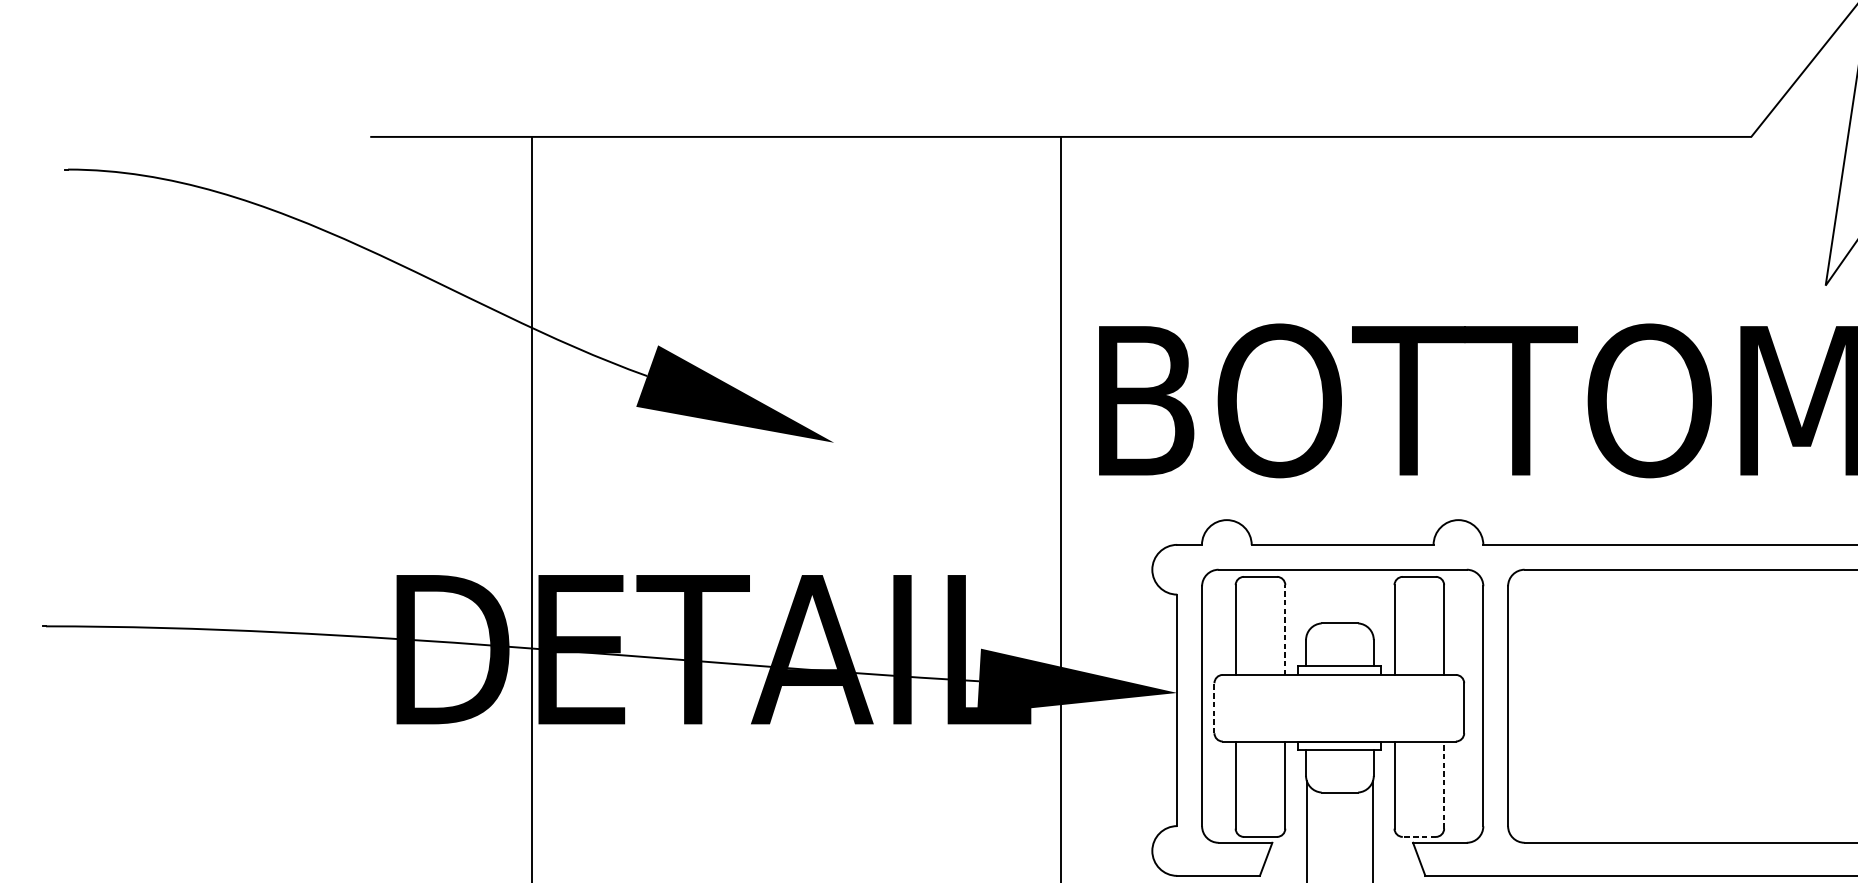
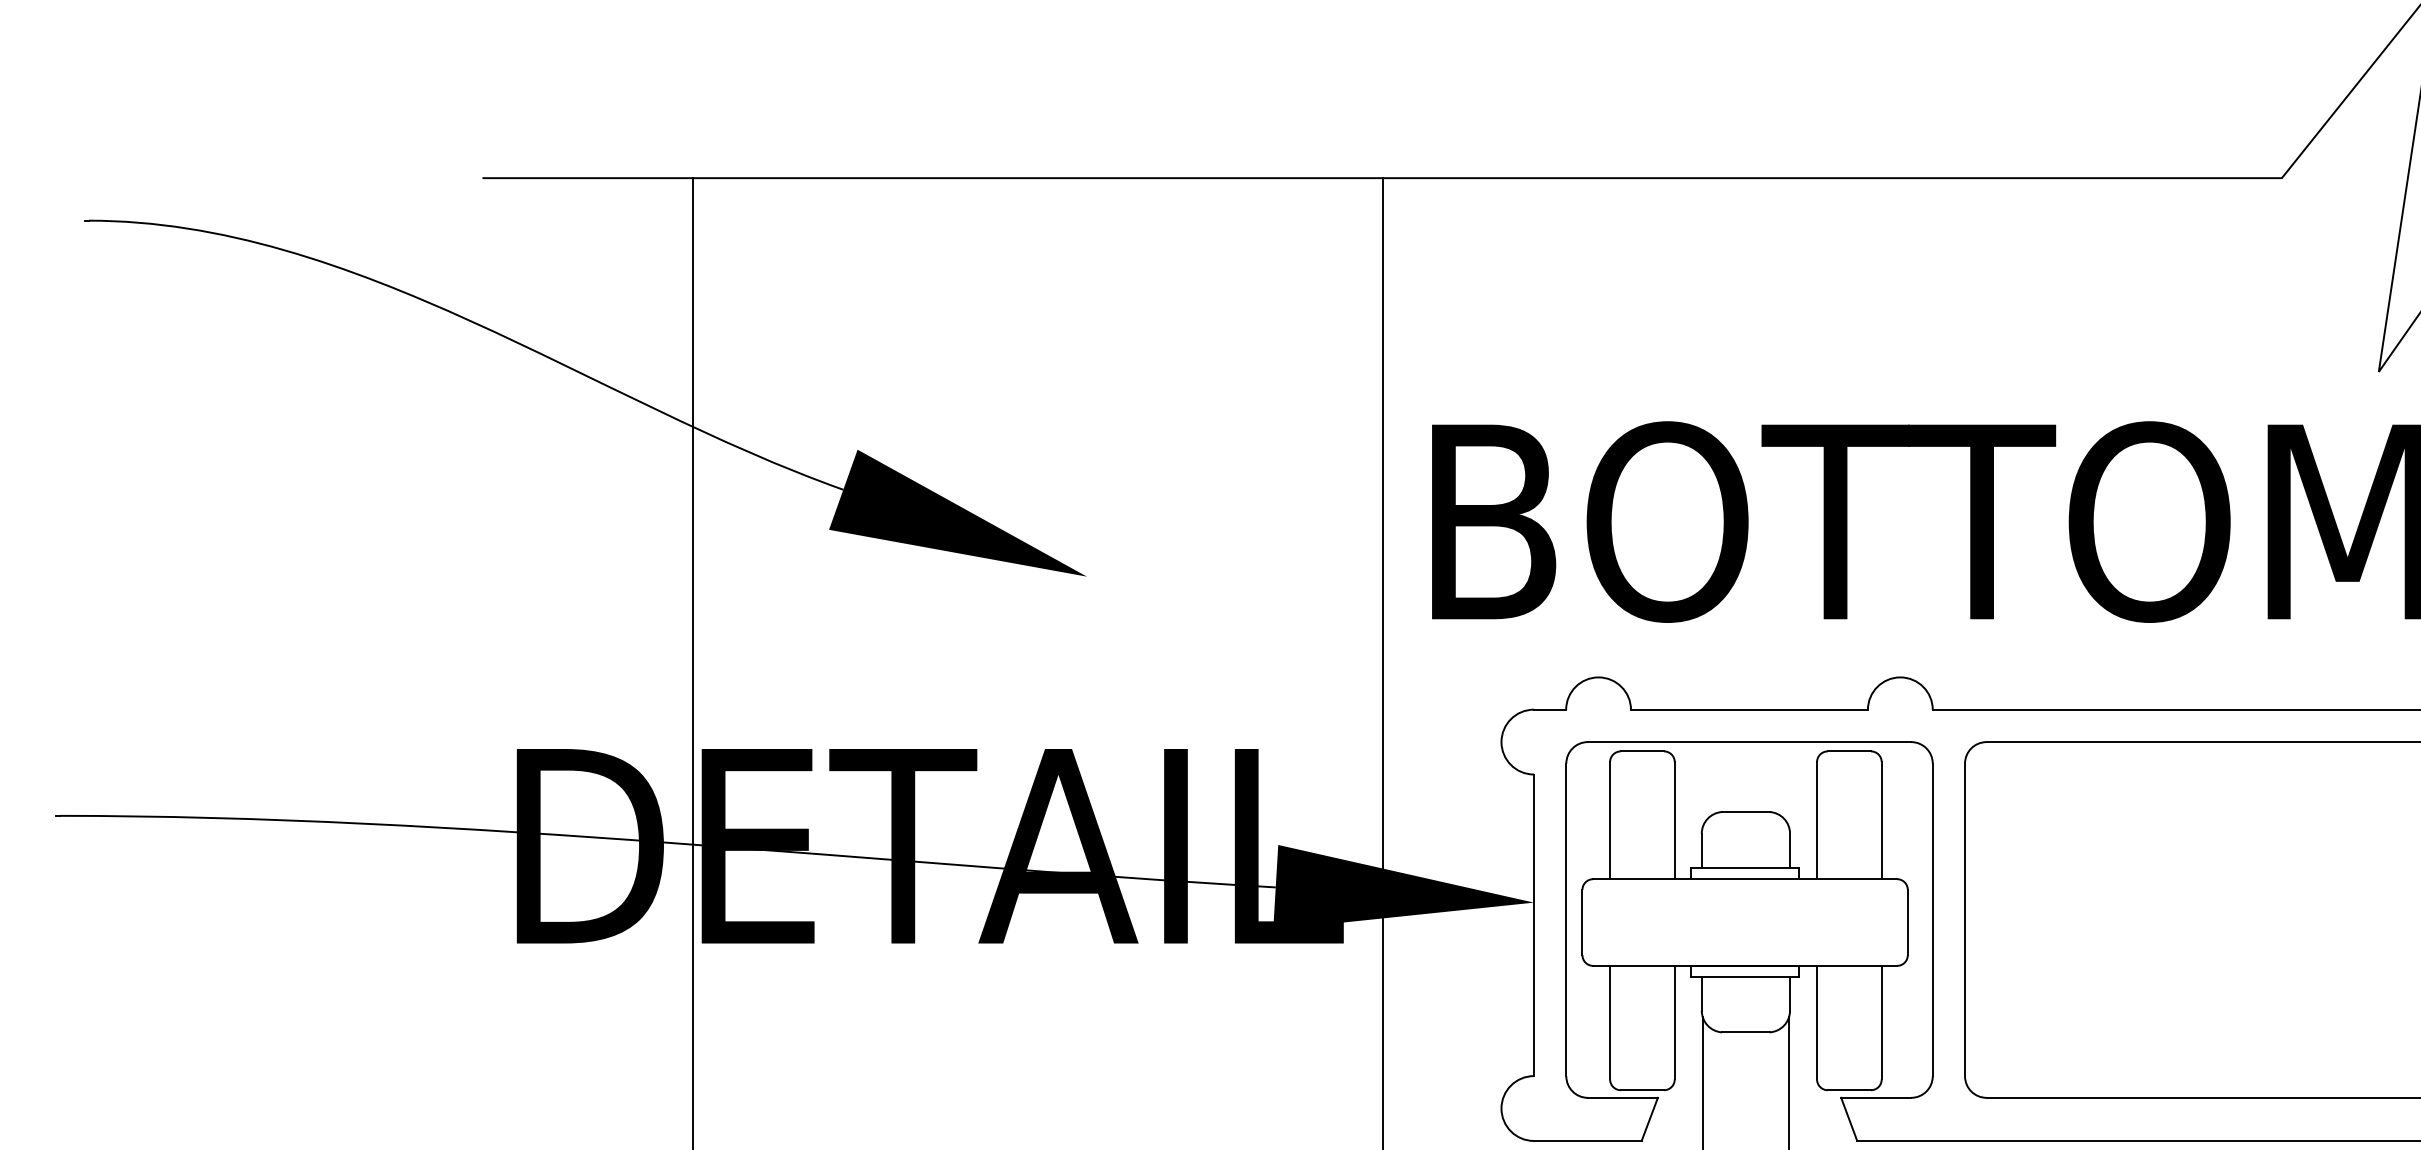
line: (1285, 629) -> (1674, 820), dashed -> solid
line: (1214, 708) -> (1582, 922), dashed -> solid
line: (1443, 784) -> (1881, 1022), dashed -> solid
line: (1419, 837) -> (1849, 1090), dashed -> solid

